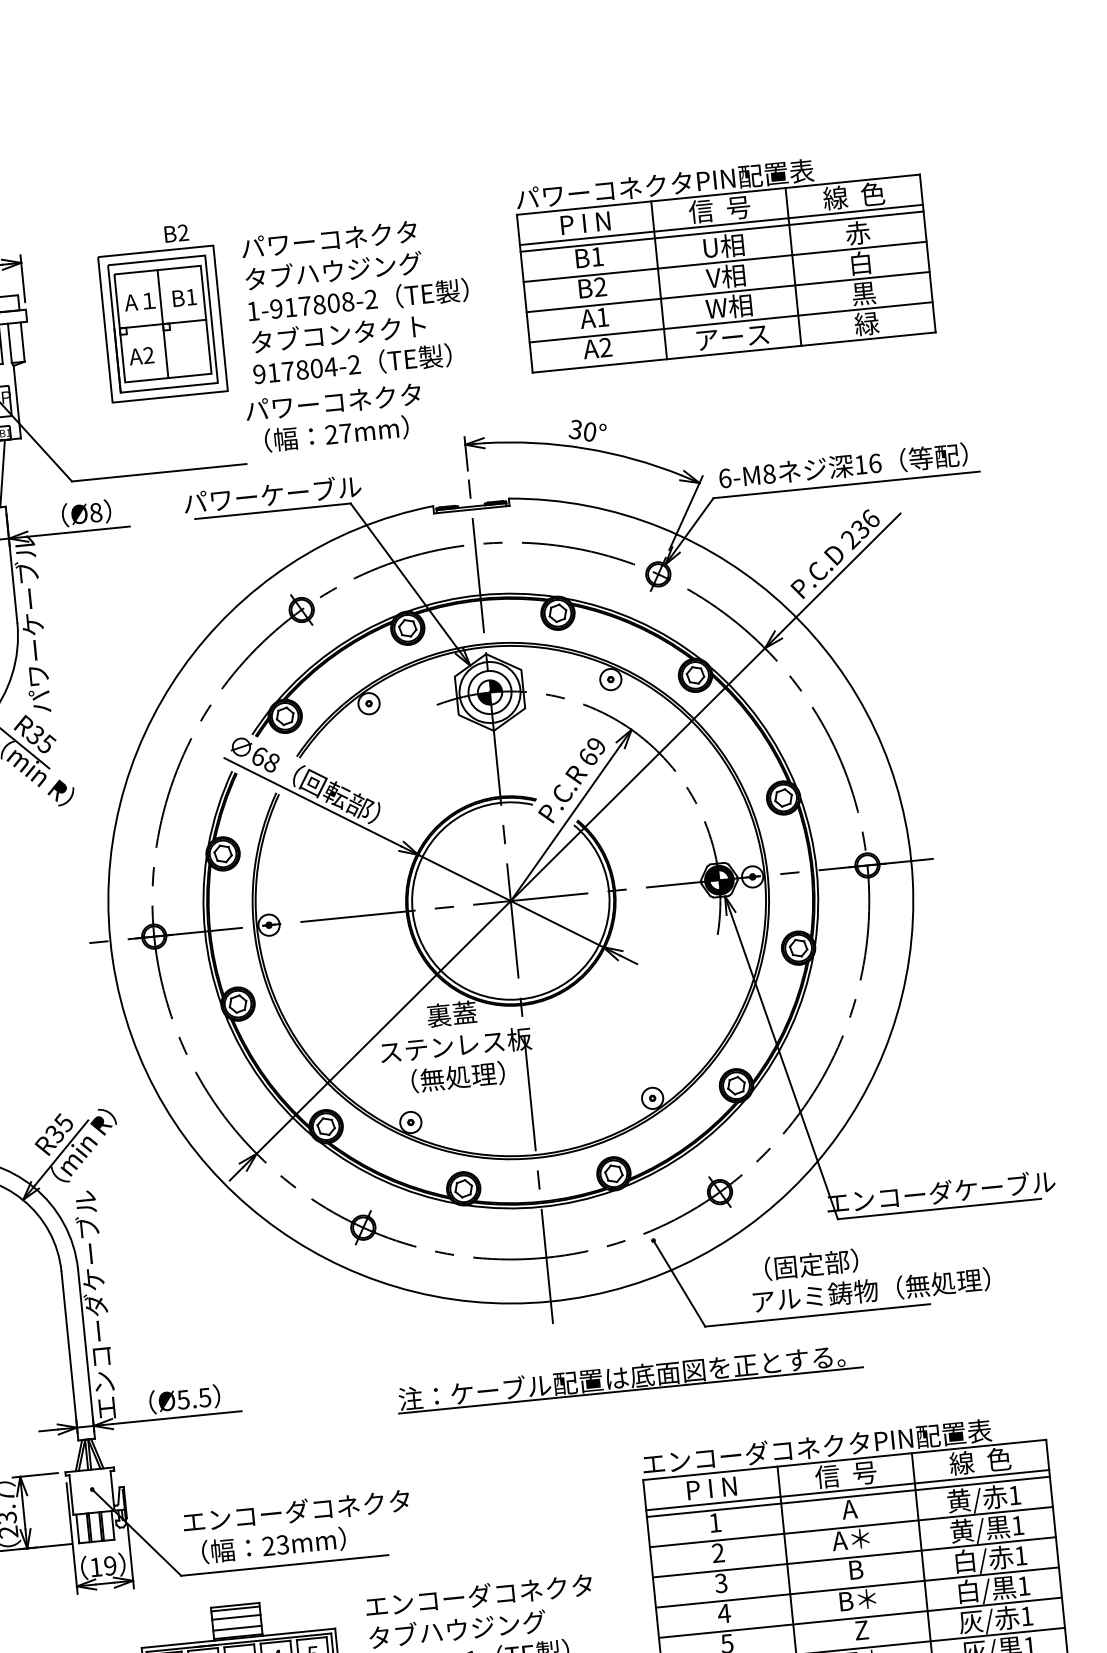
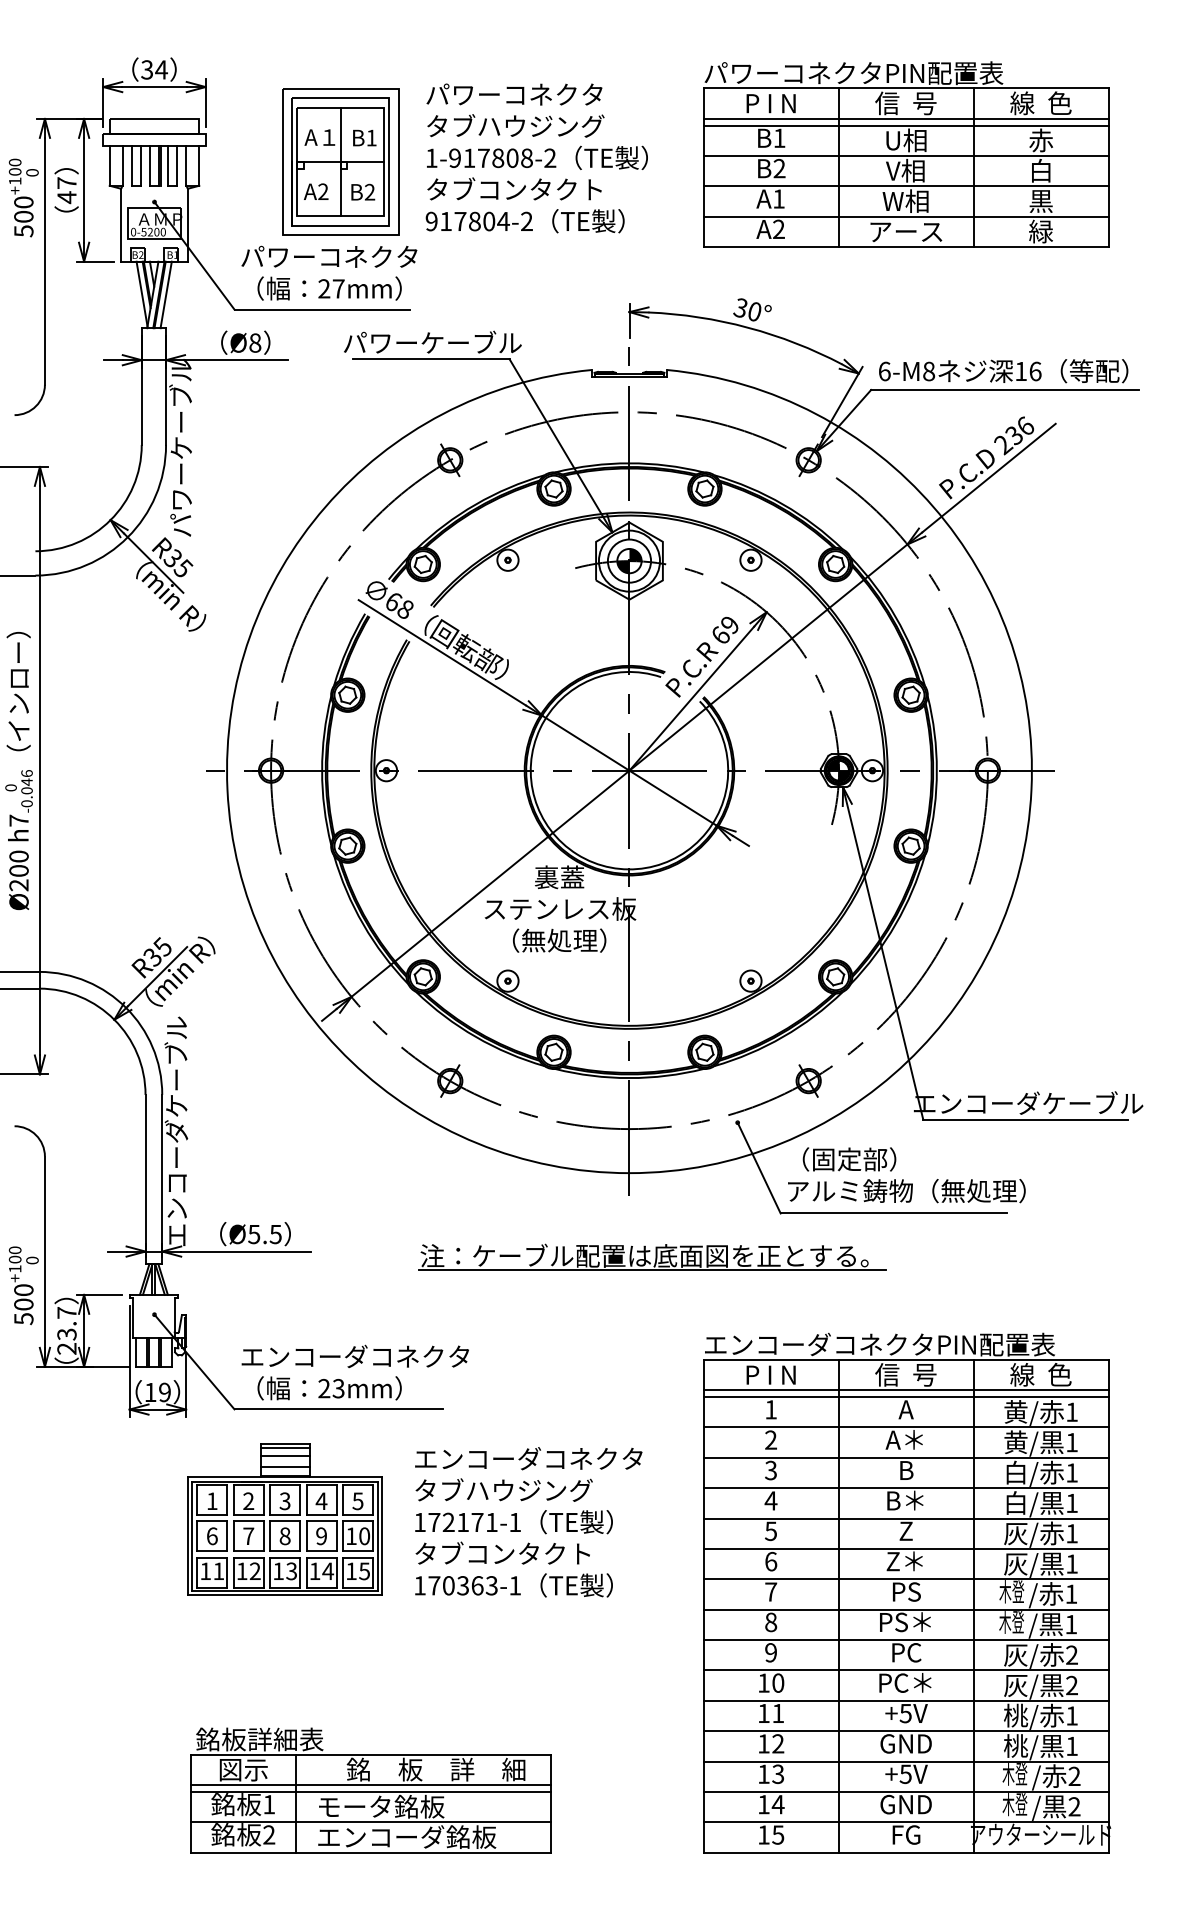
text: (176, 232) -> (363, 191), moved
text: (335, 417) -> (329, 272), moved
text: (869, 1275) -> (906, 1175), moved
part: (629, 1377) -> (652, 1256), moved

